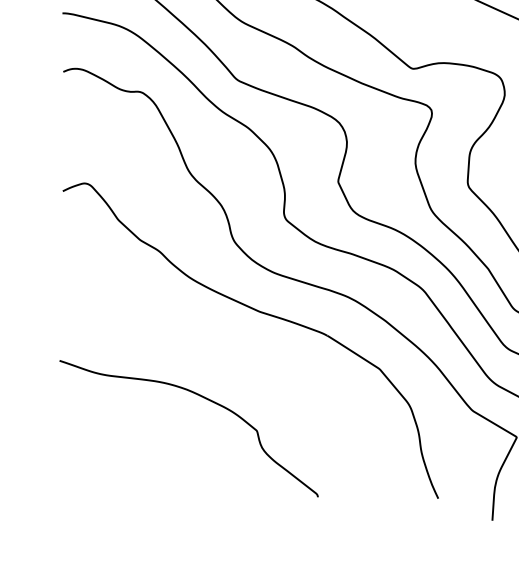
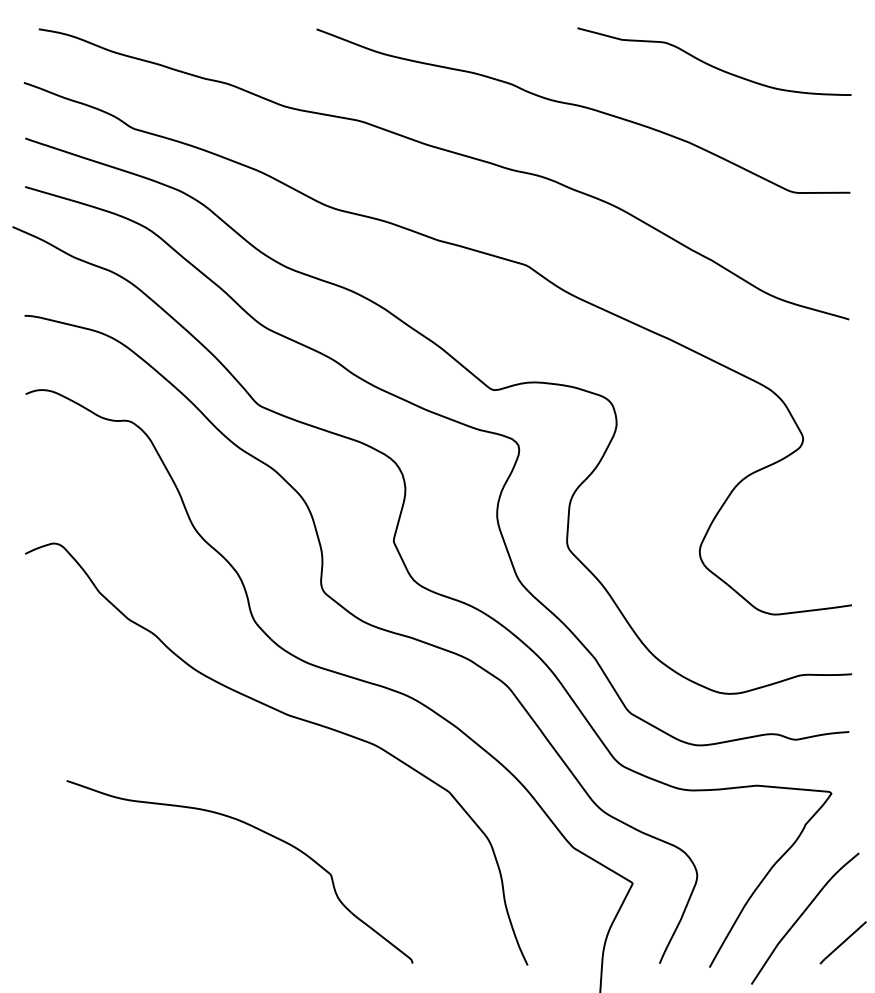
curve: (204, 398) -> (260, 831), moved

